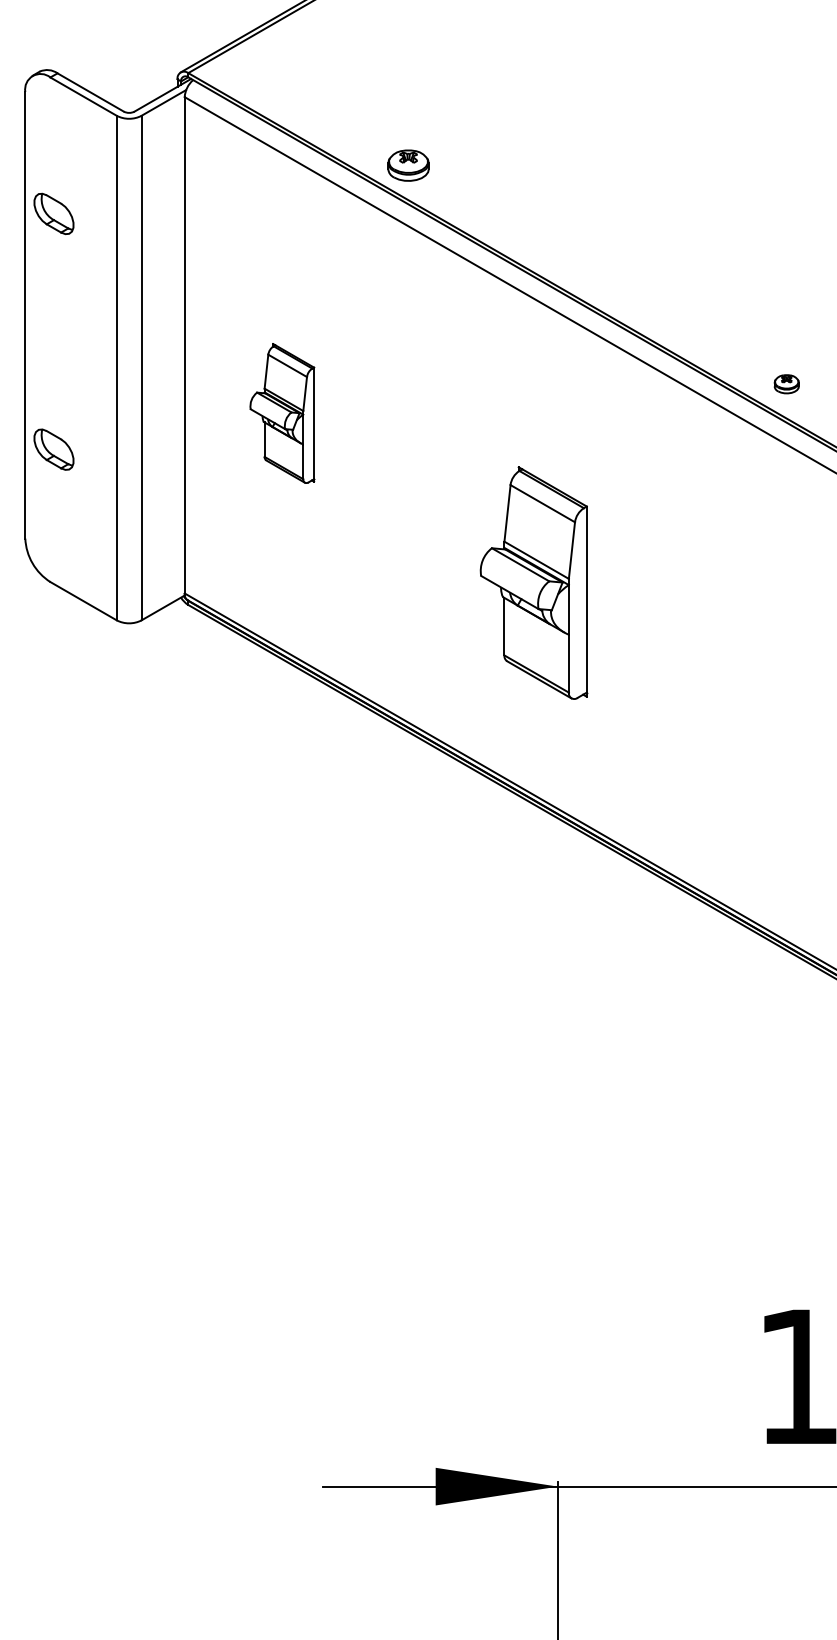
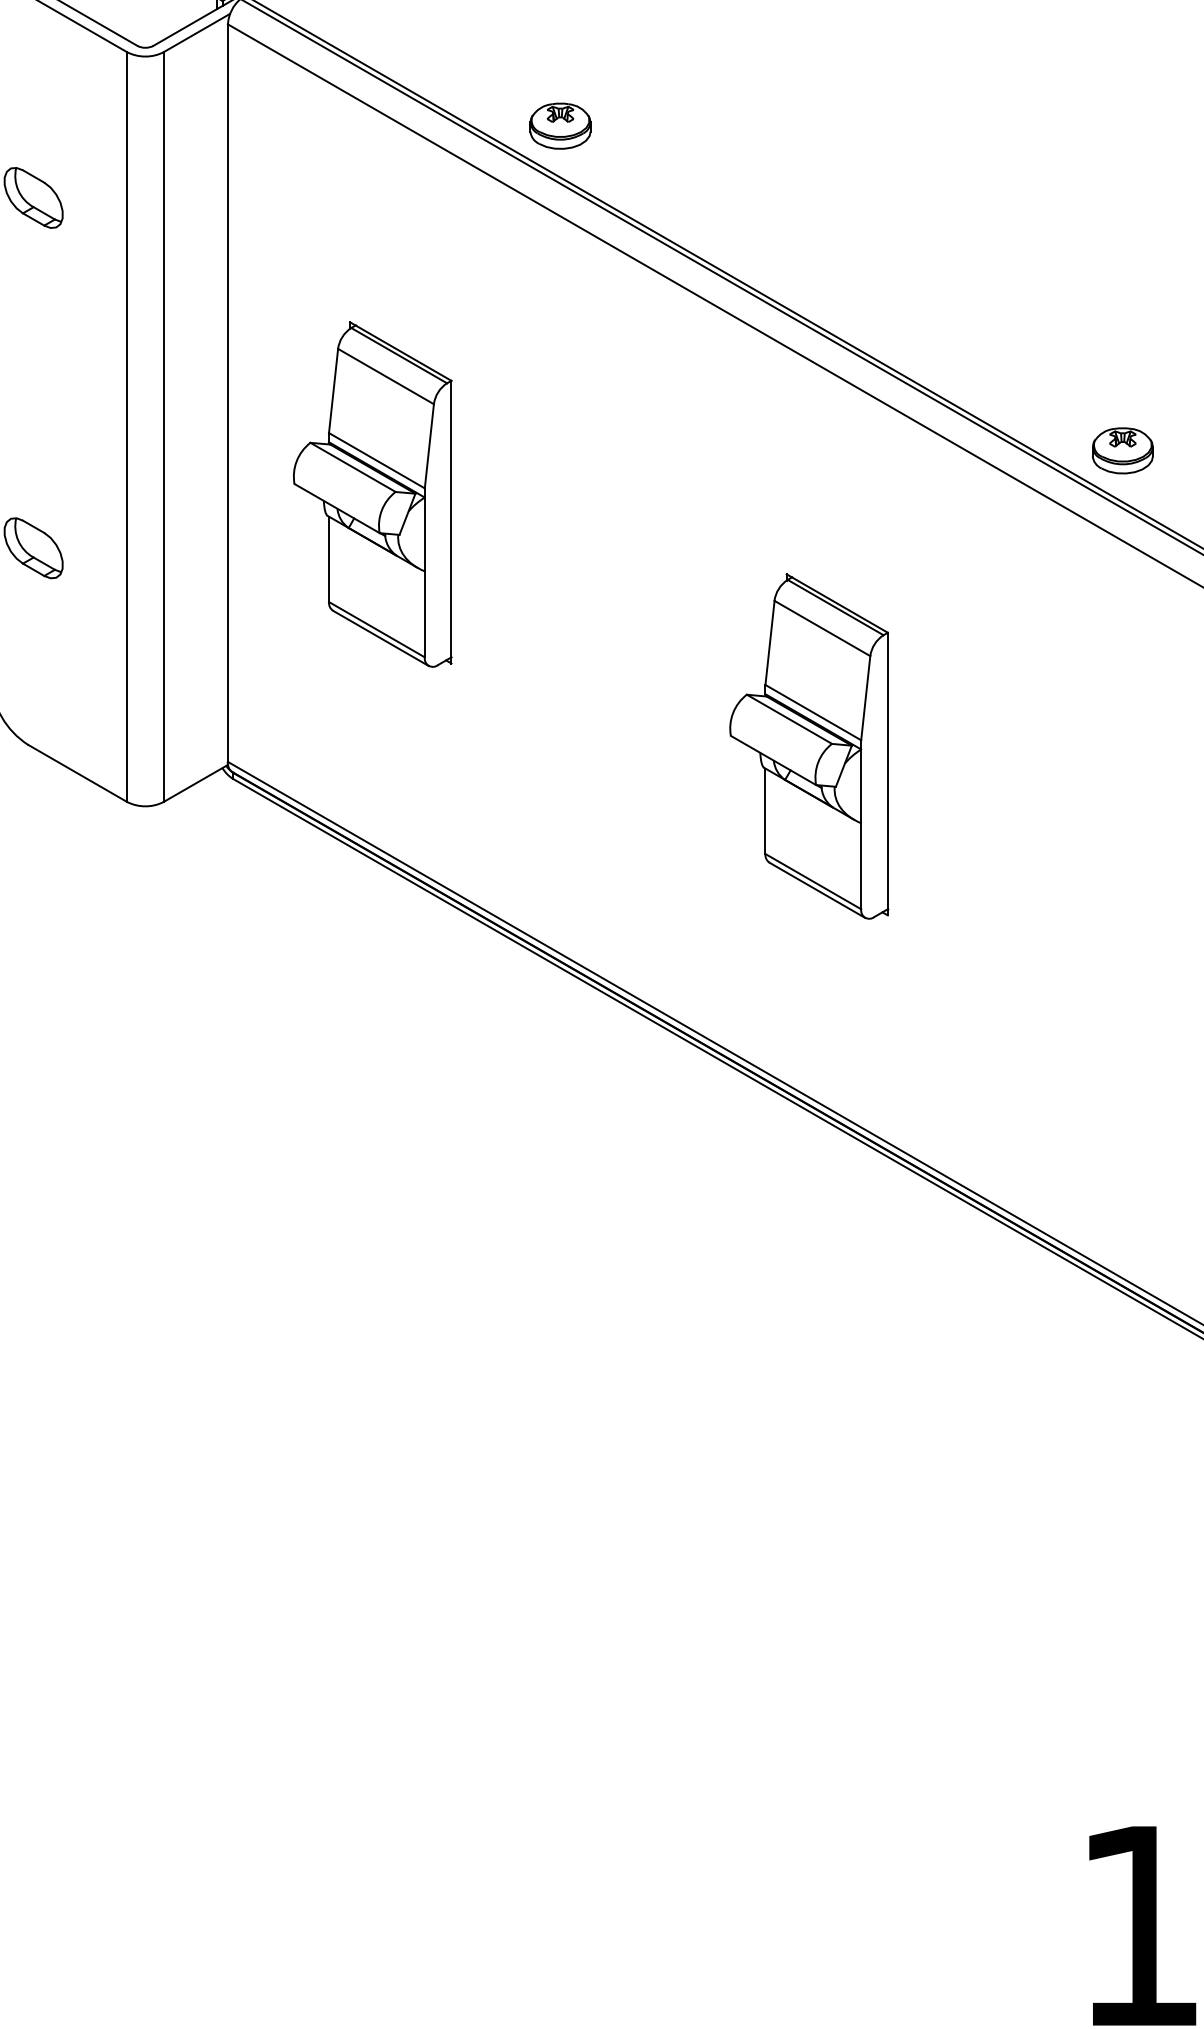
part: (786, 384) -> (1122, 451), size x1.67
part: (282, 413) -> (373, 494), size x1.67
part: (533, 582) -> (808, 745), moved

